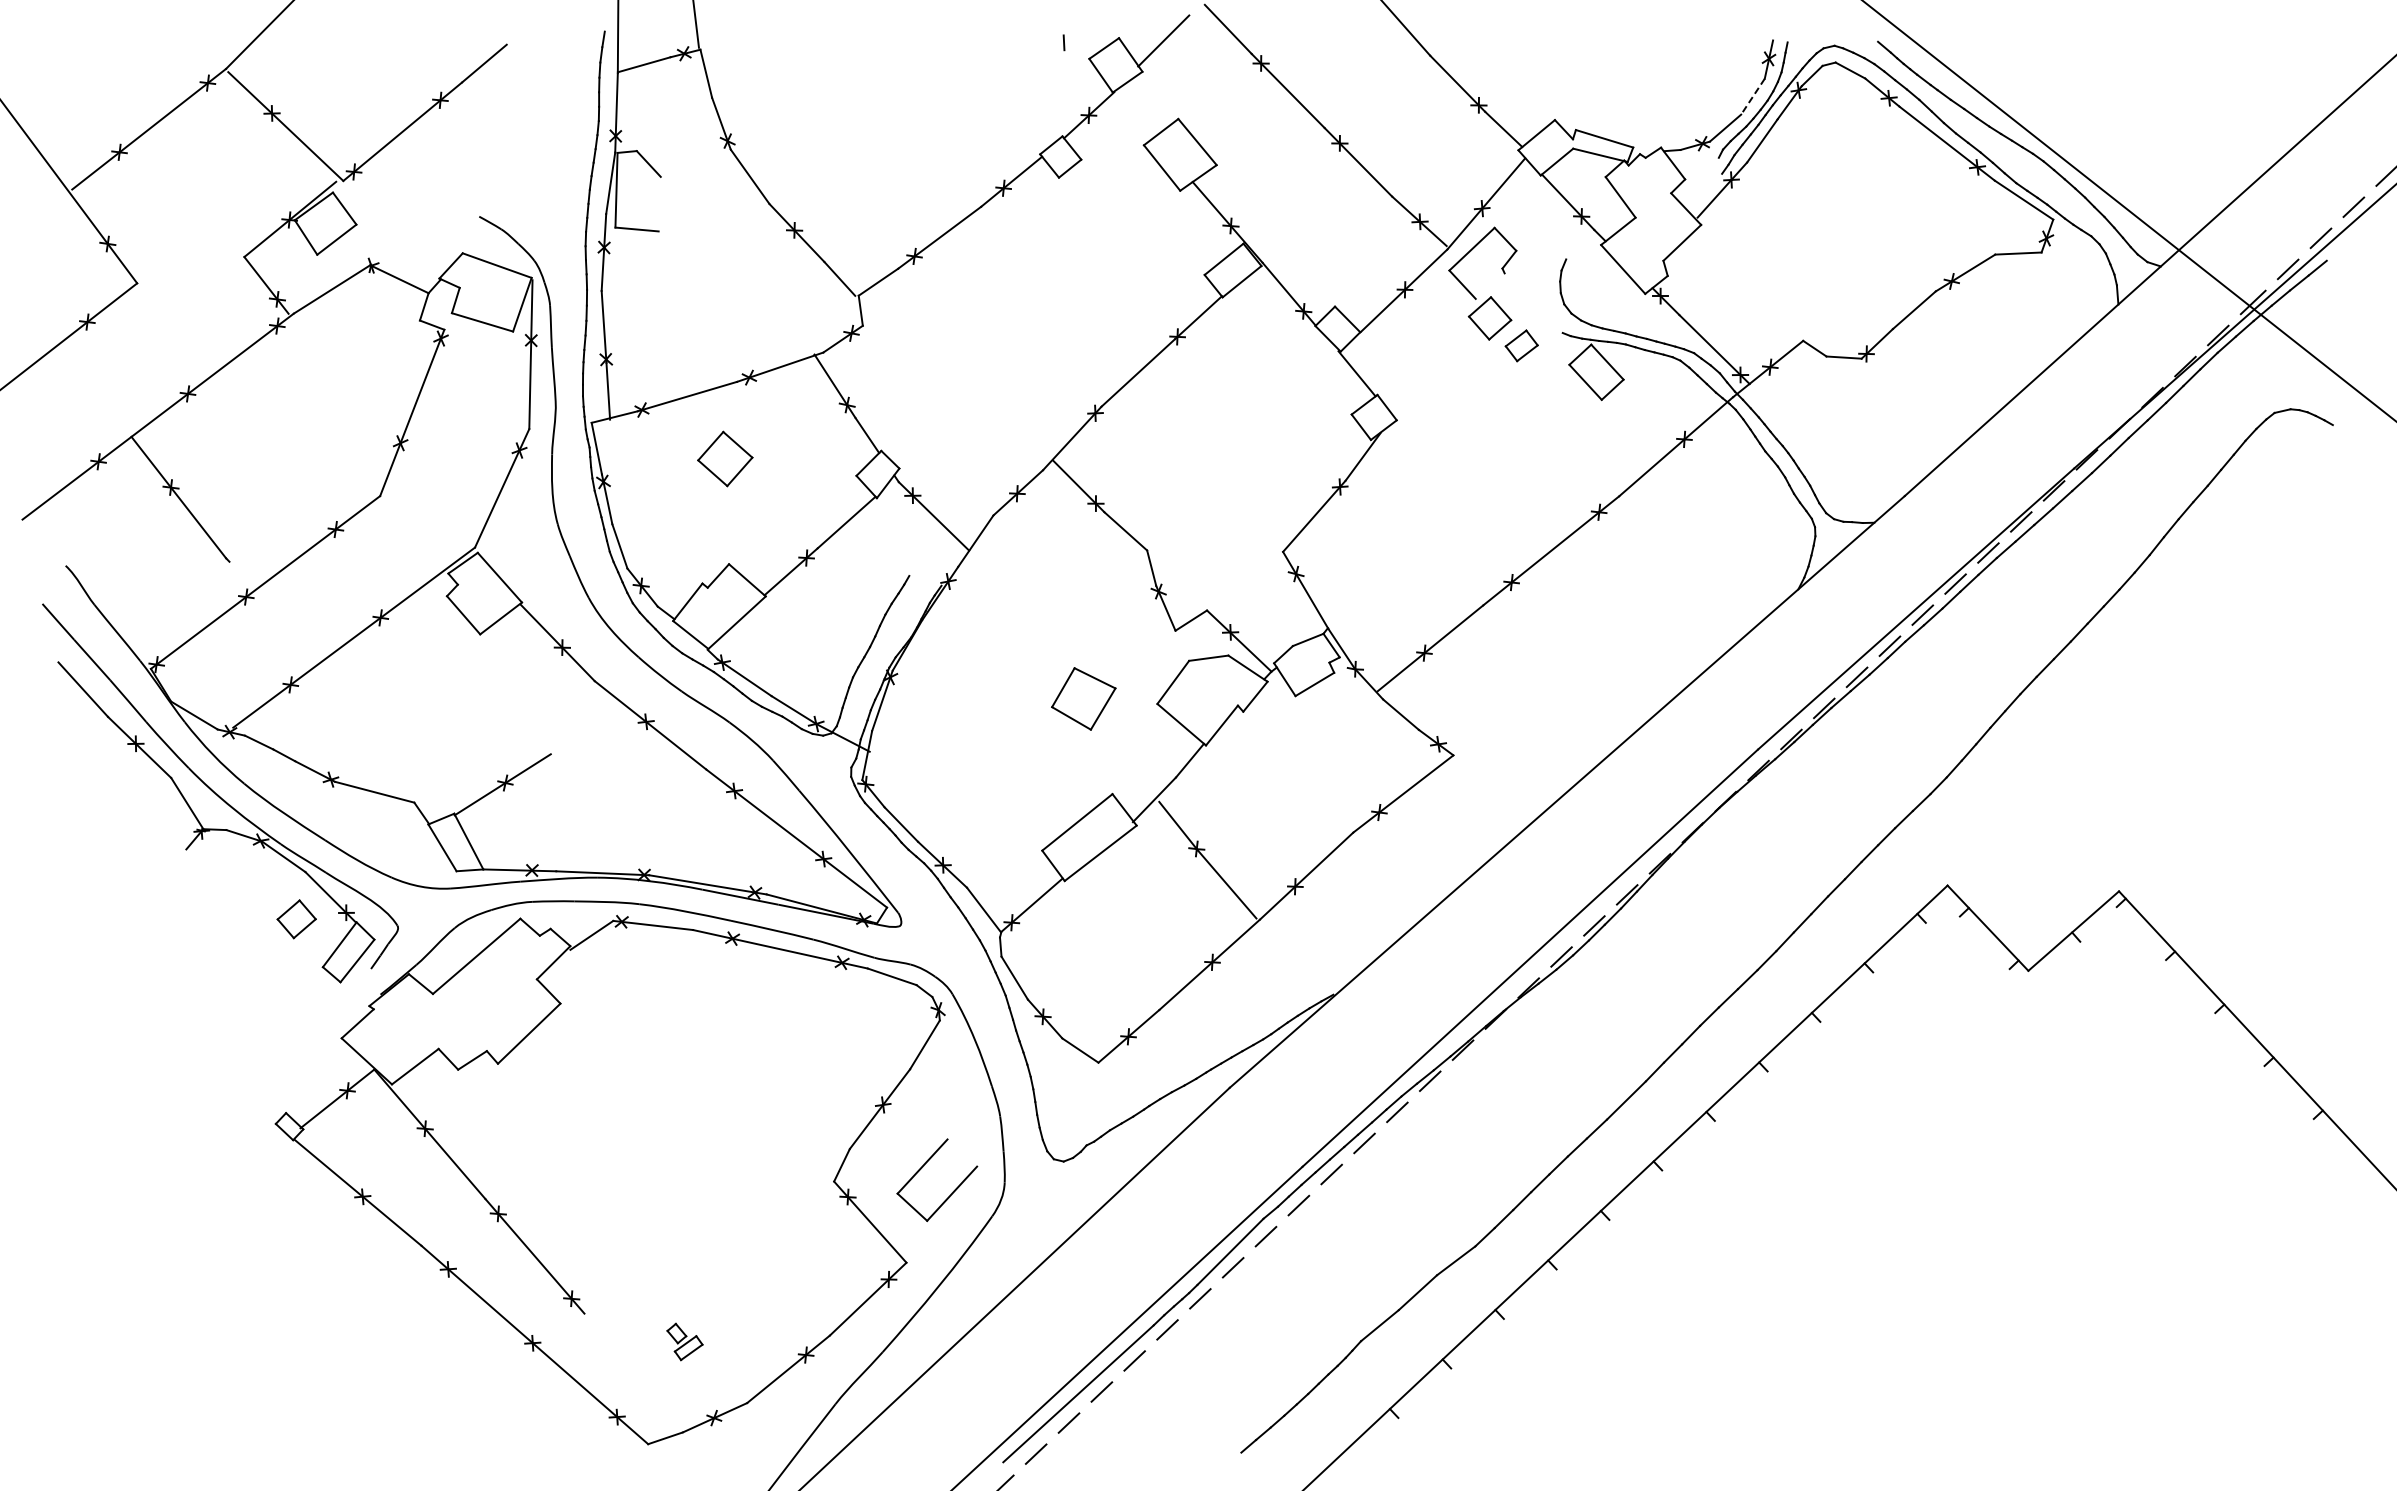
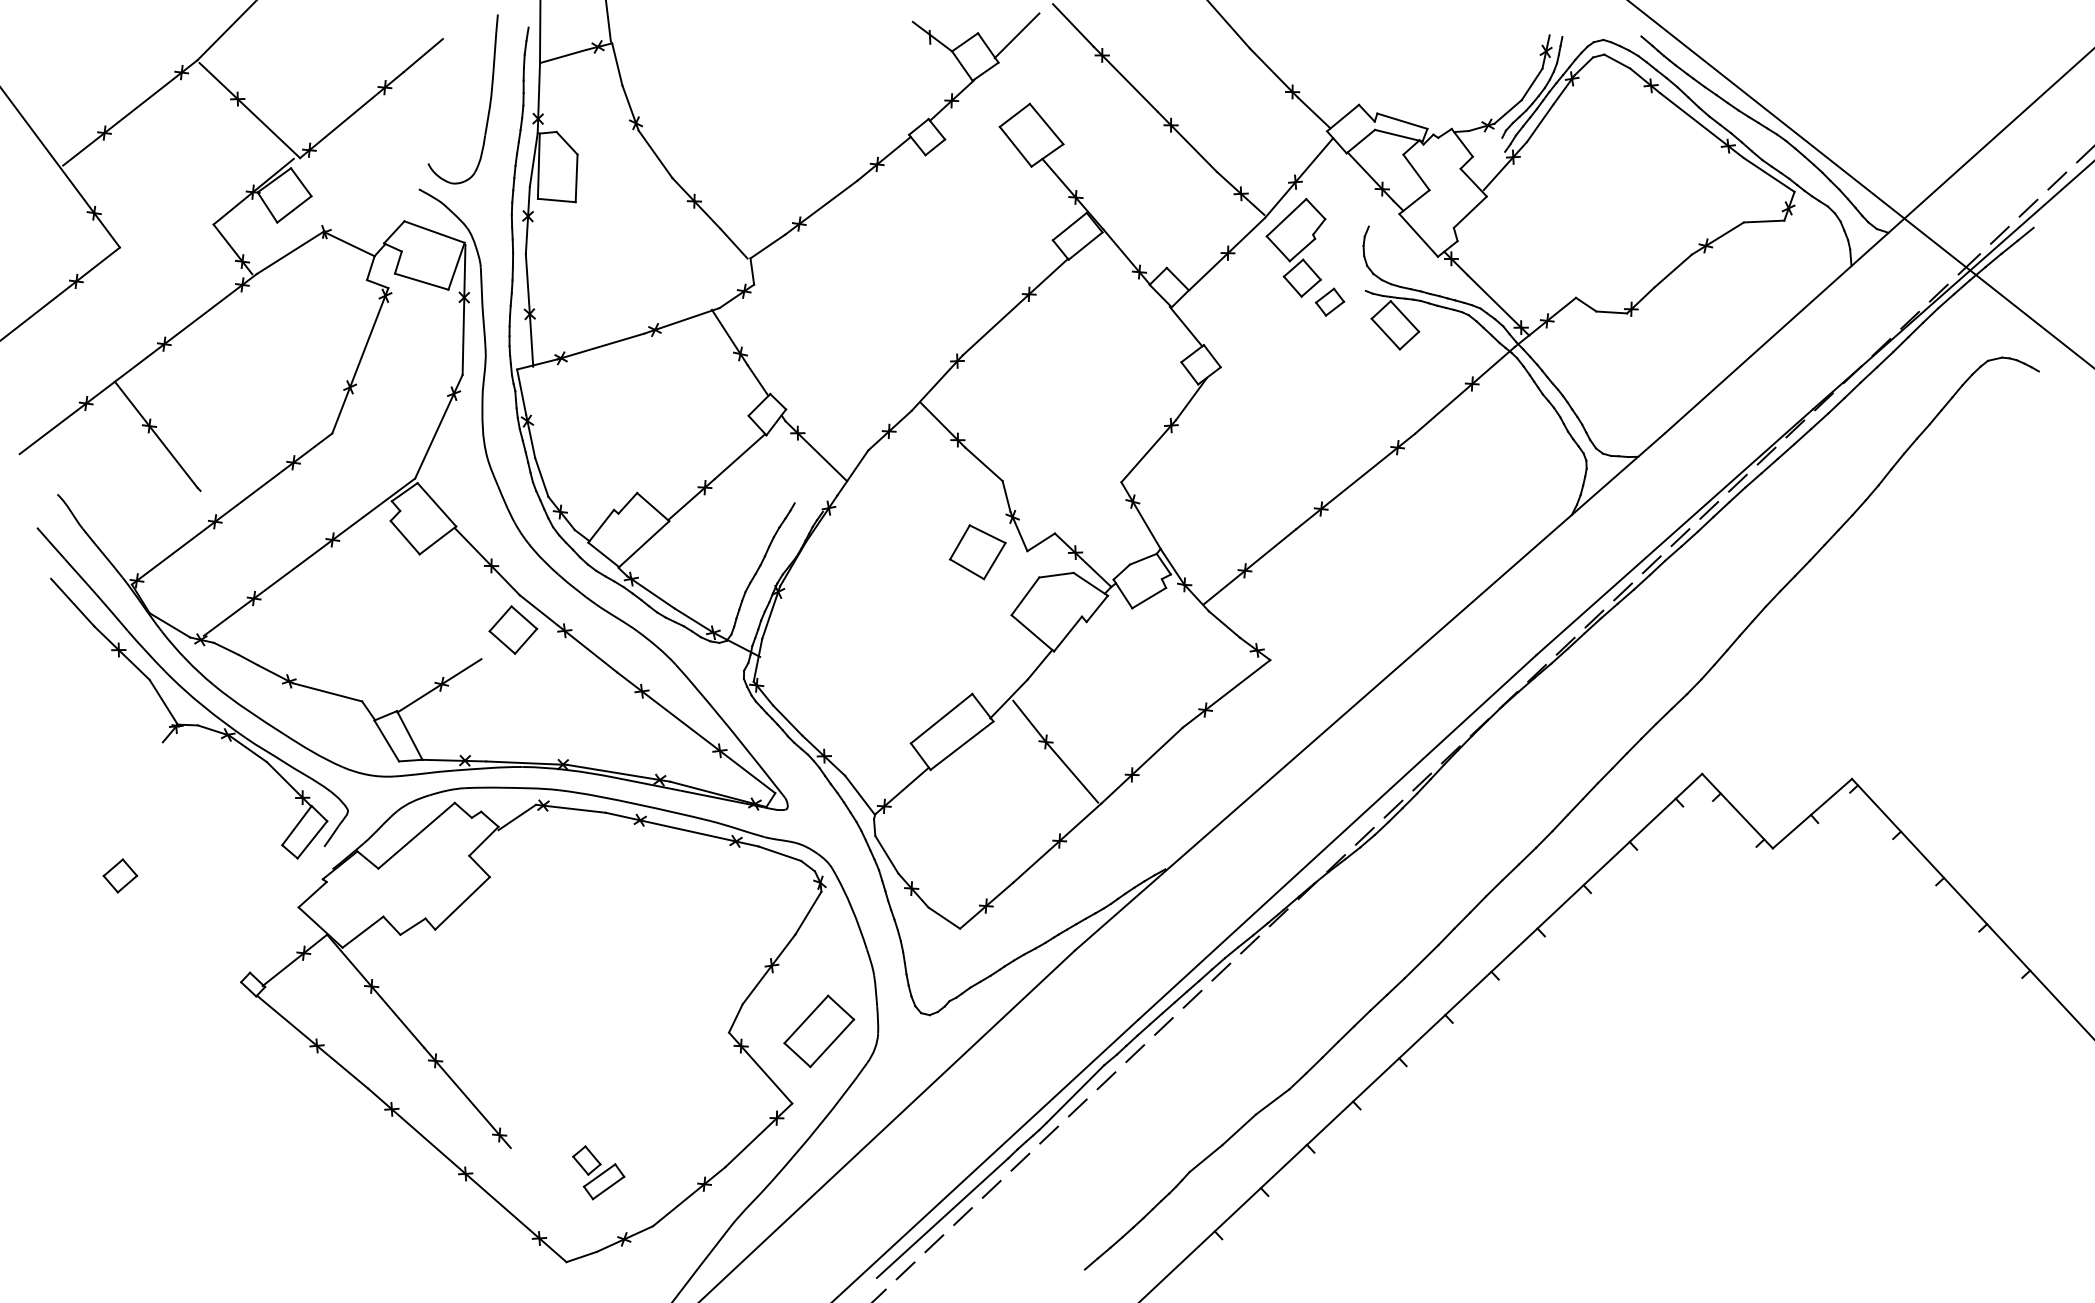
line: (1066, 41) -> (932, 36), added
line: (1752, 97) -> (1531, 85), dashed -> solid
part: (559, 120) -> (489, 105), added
line: (659, 203) -> (576, 177), added
line: (1489, 285) -> (1301, 249), added
part: (725, 458) -> (513, 629), moved
part: (1083, 698) -> (977, 551), moved
part: (296, 919) -> (120, 876), moved
line: (962, 1152) -> (841, 1007), added
part: (684, 1341) -> (598, 1172), size x1.67

